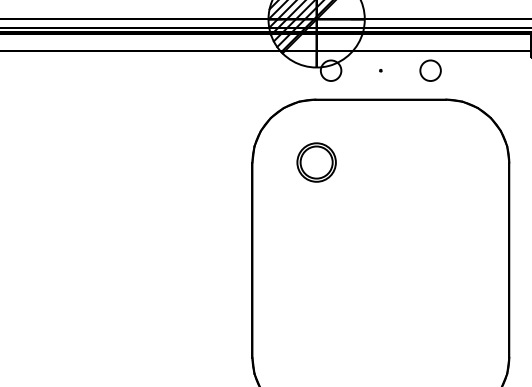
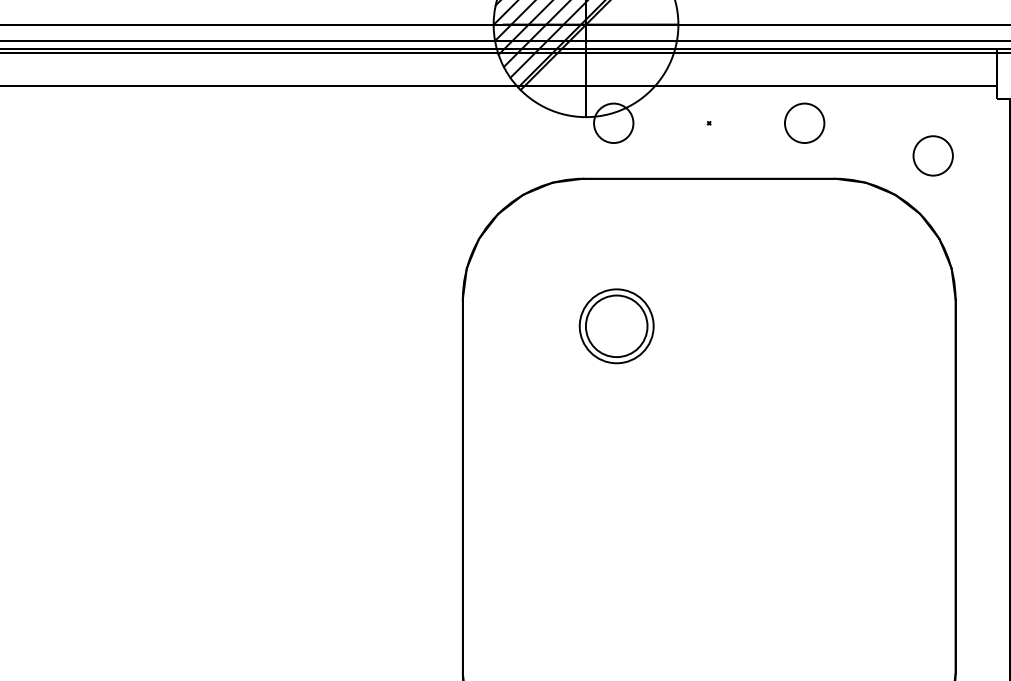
circle: (497, 87) -> (932, 155), added
part: (316, 162) -> (616, 326), moved

